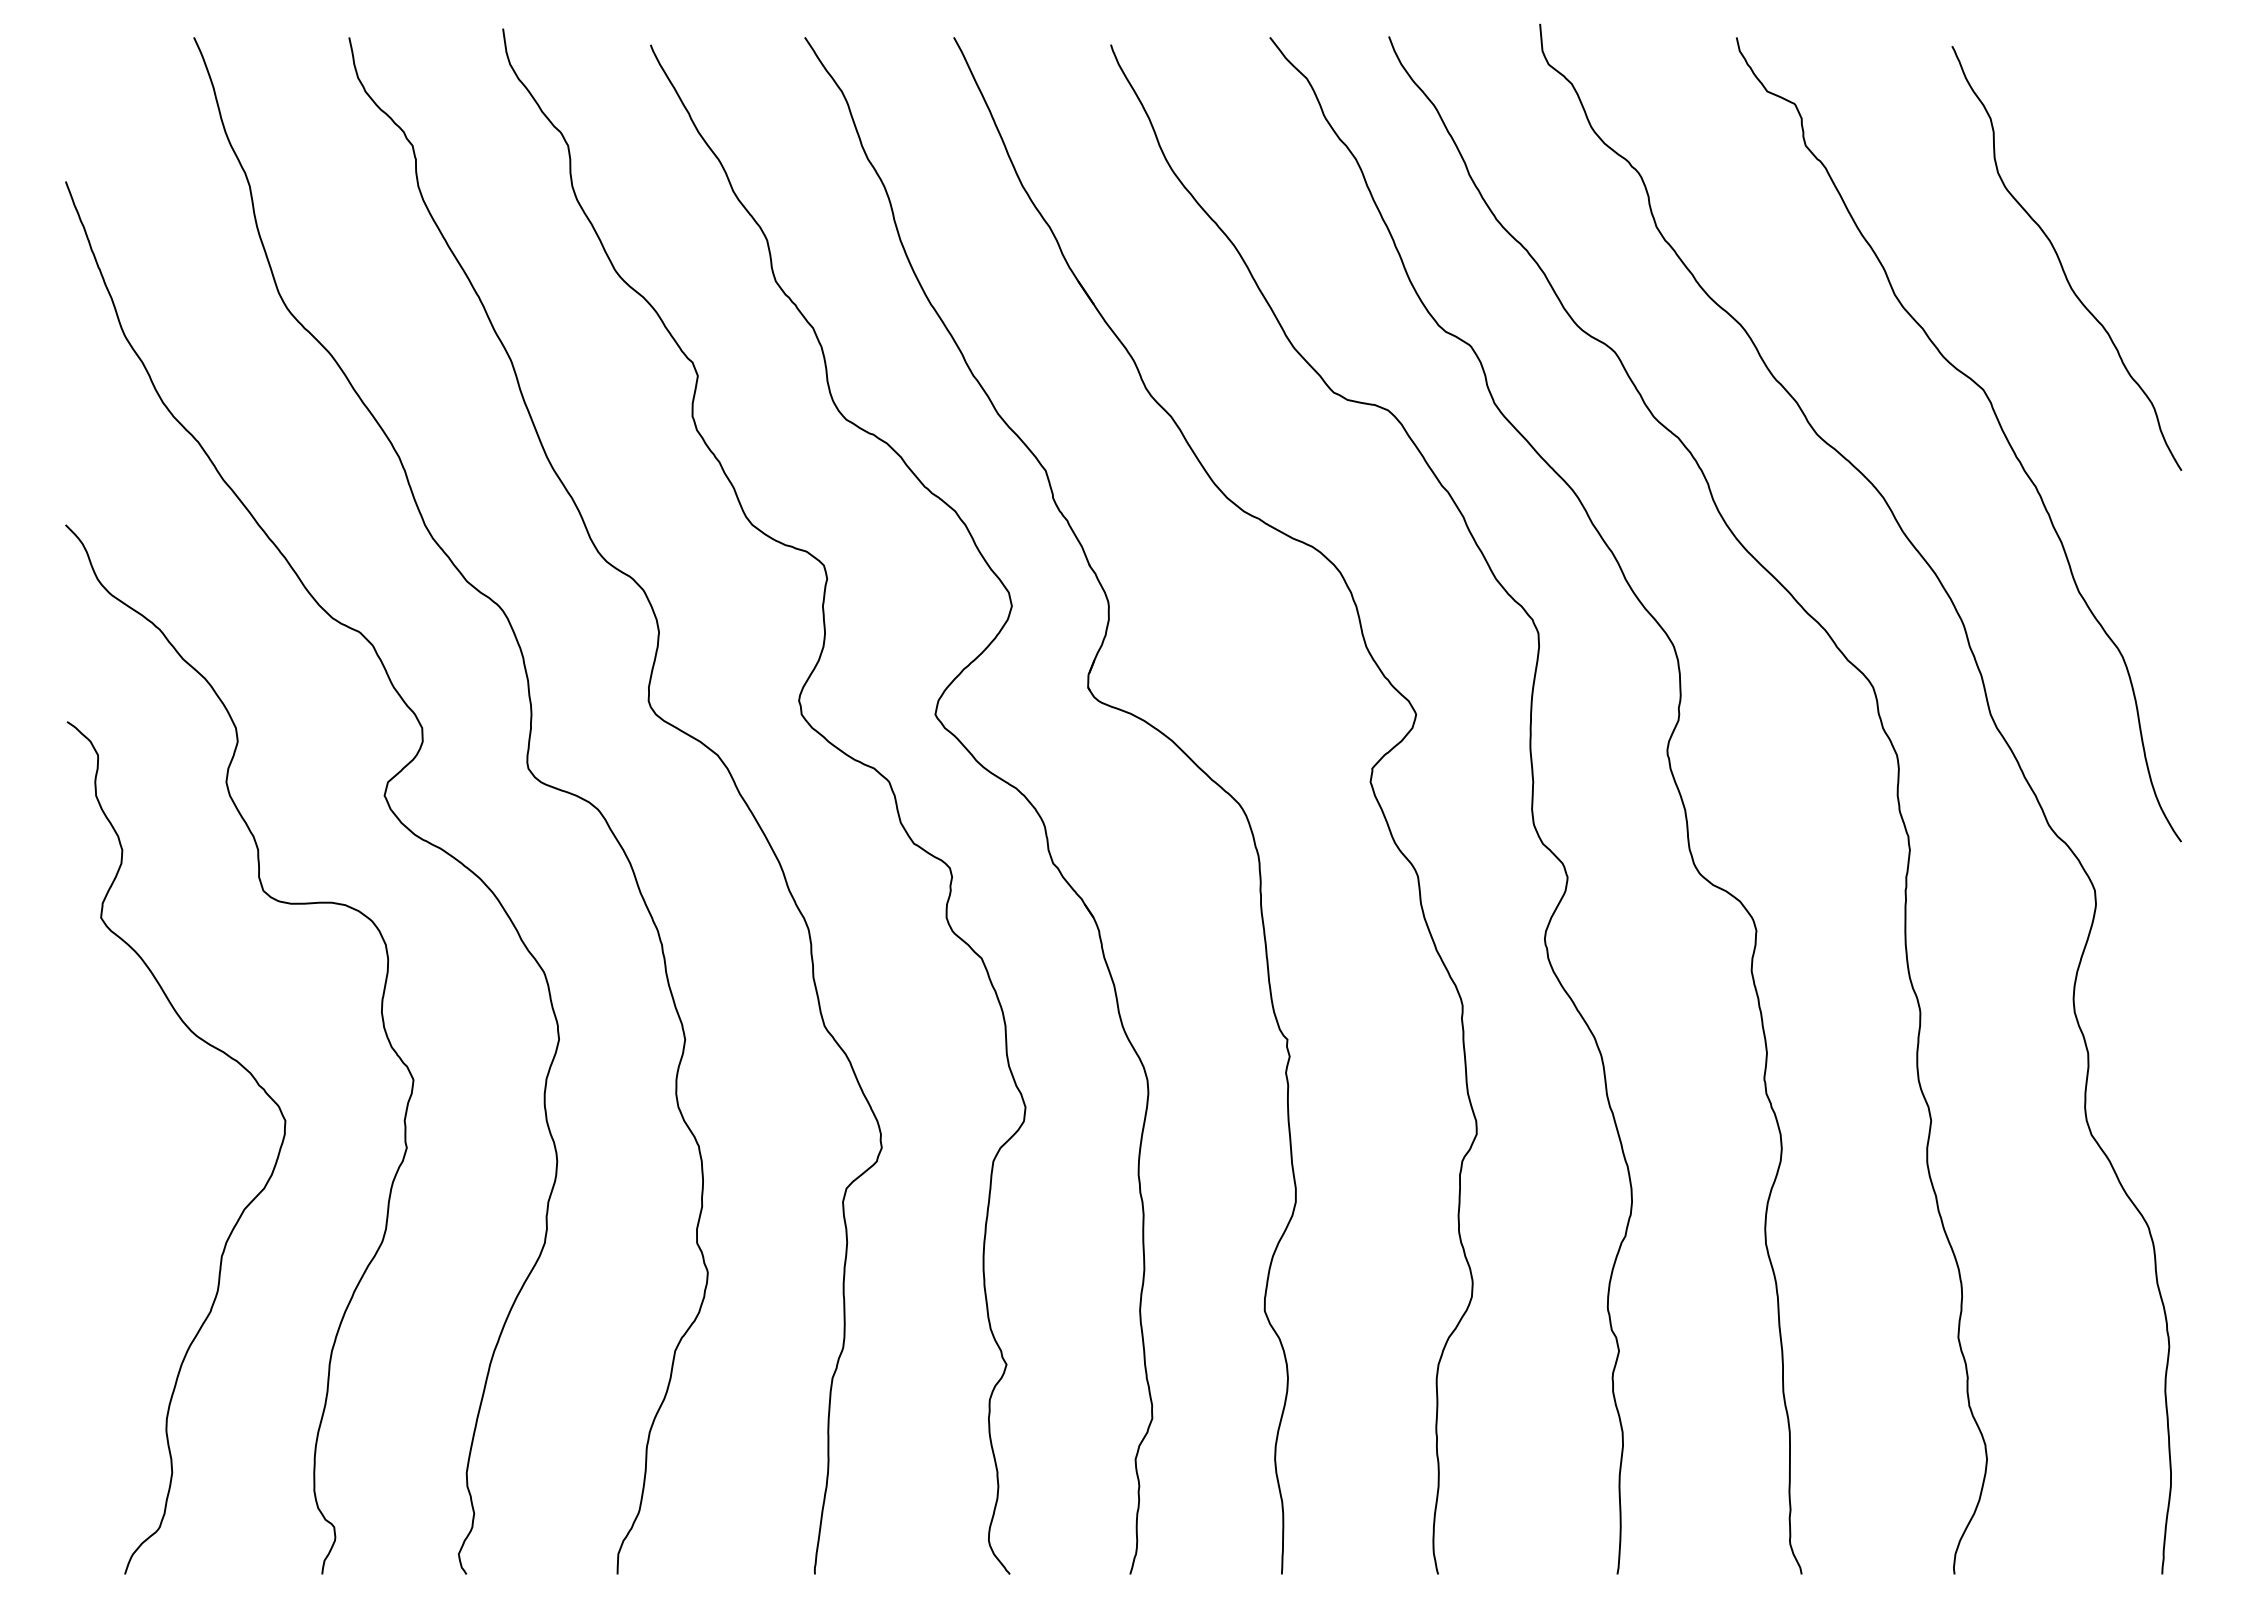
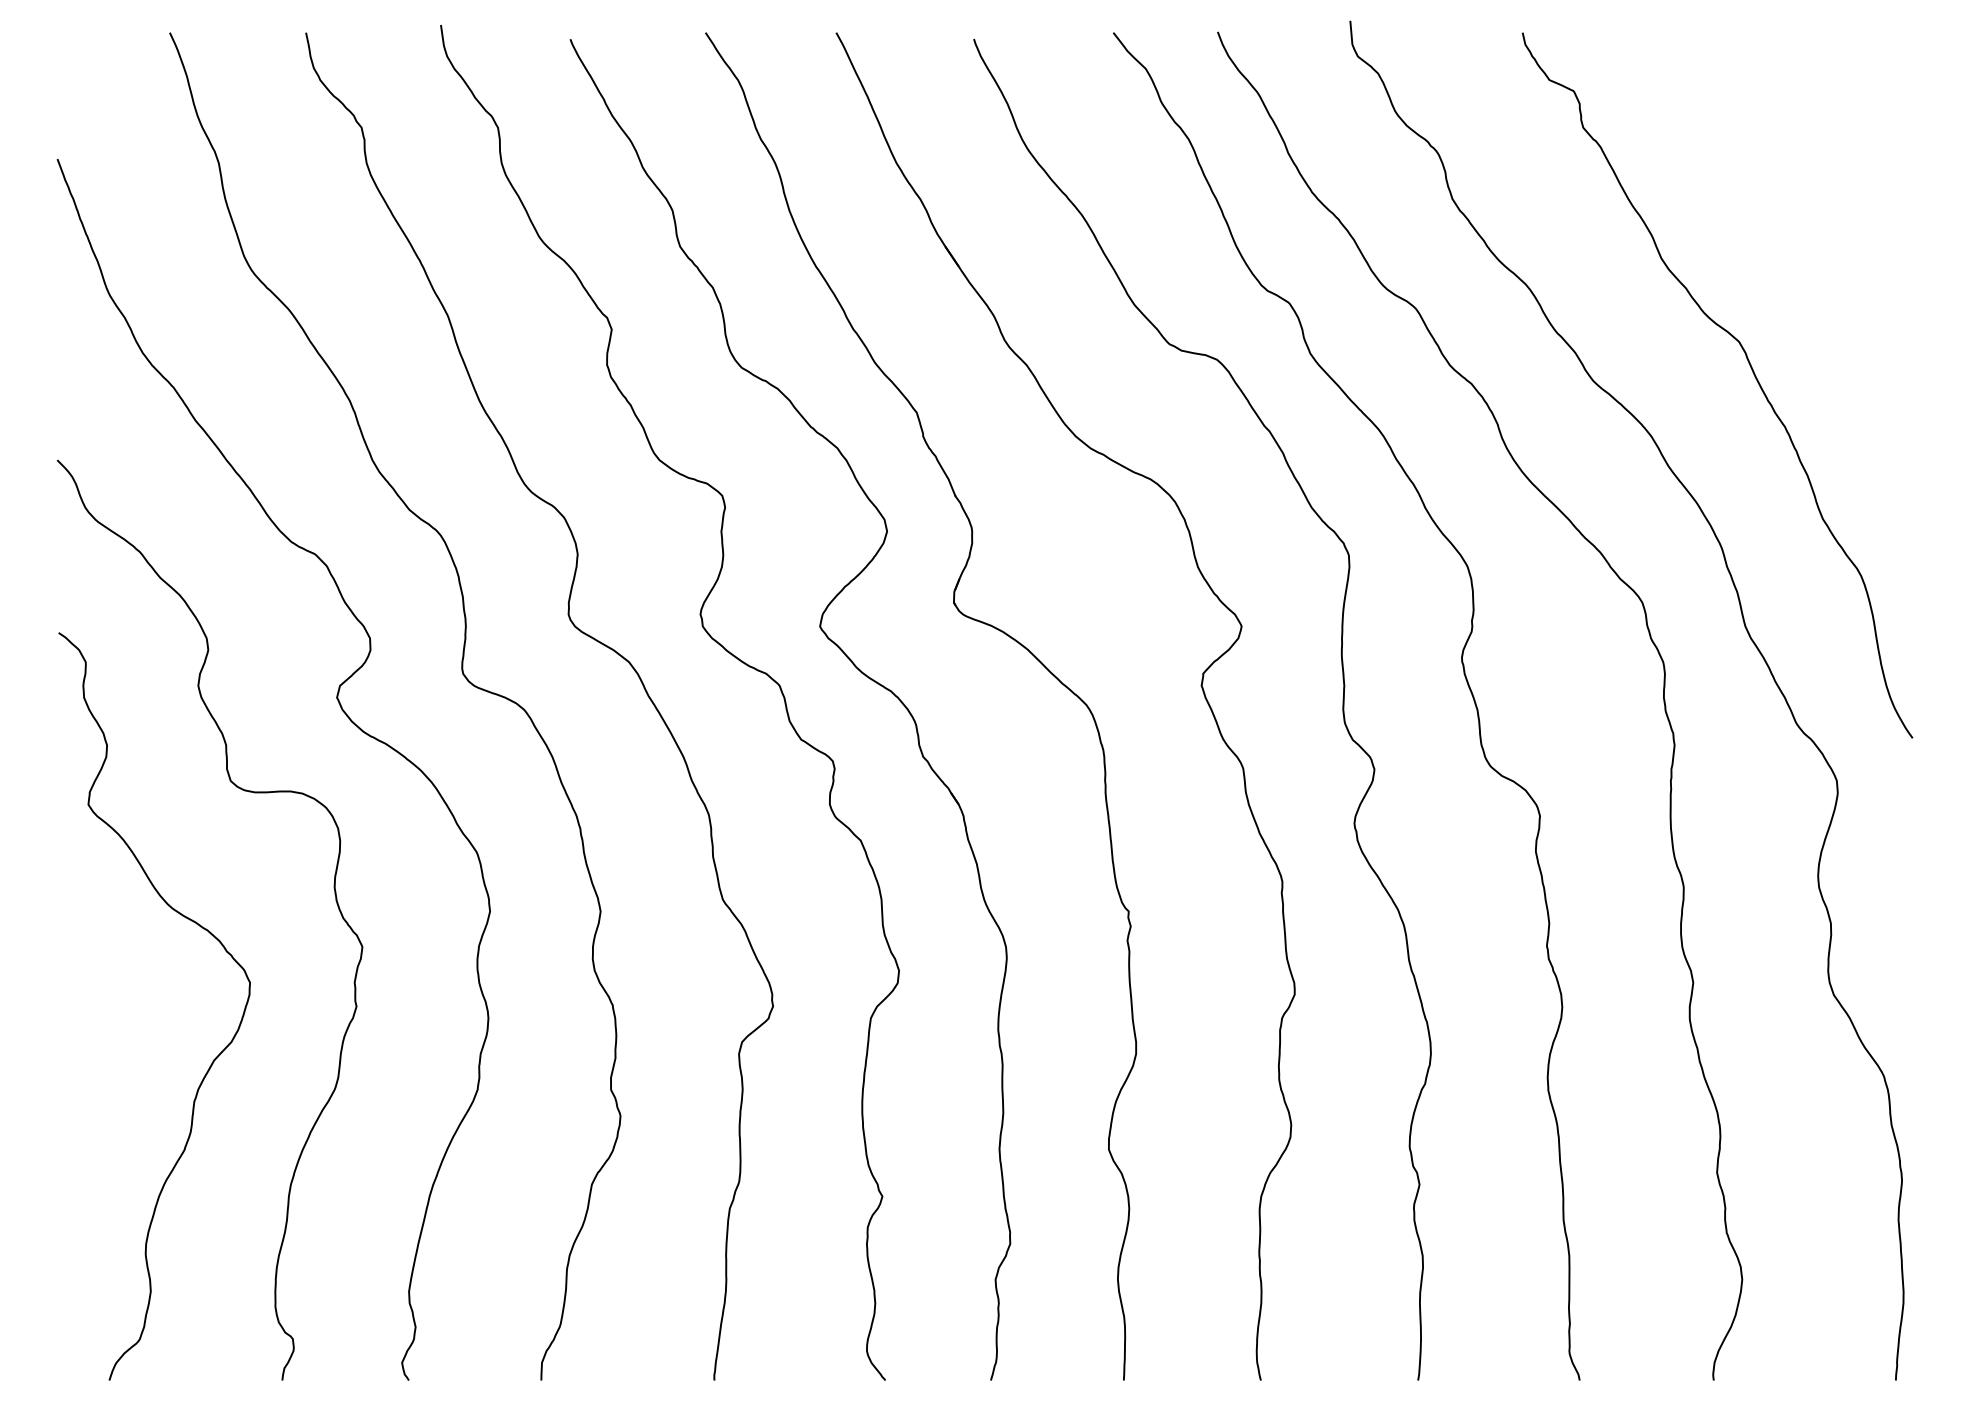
curve: (2060, 259) -> (1806, 227), removed

